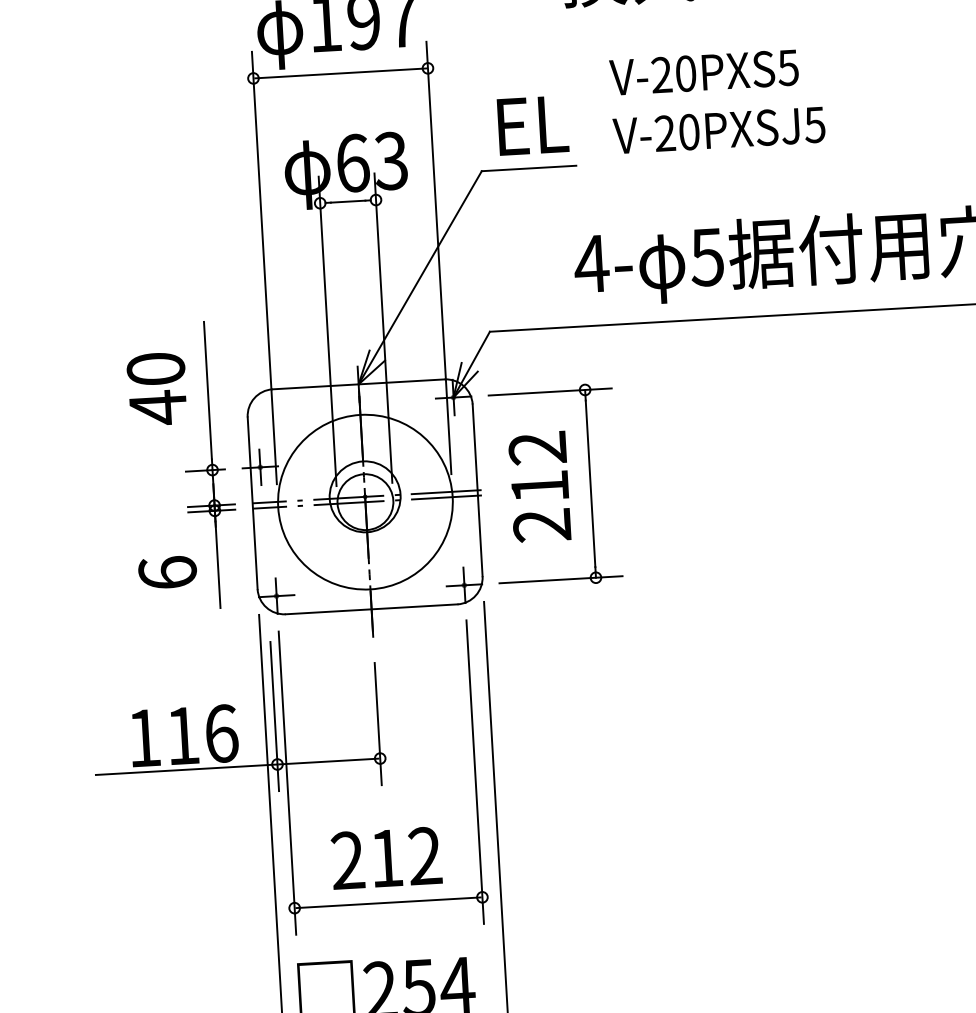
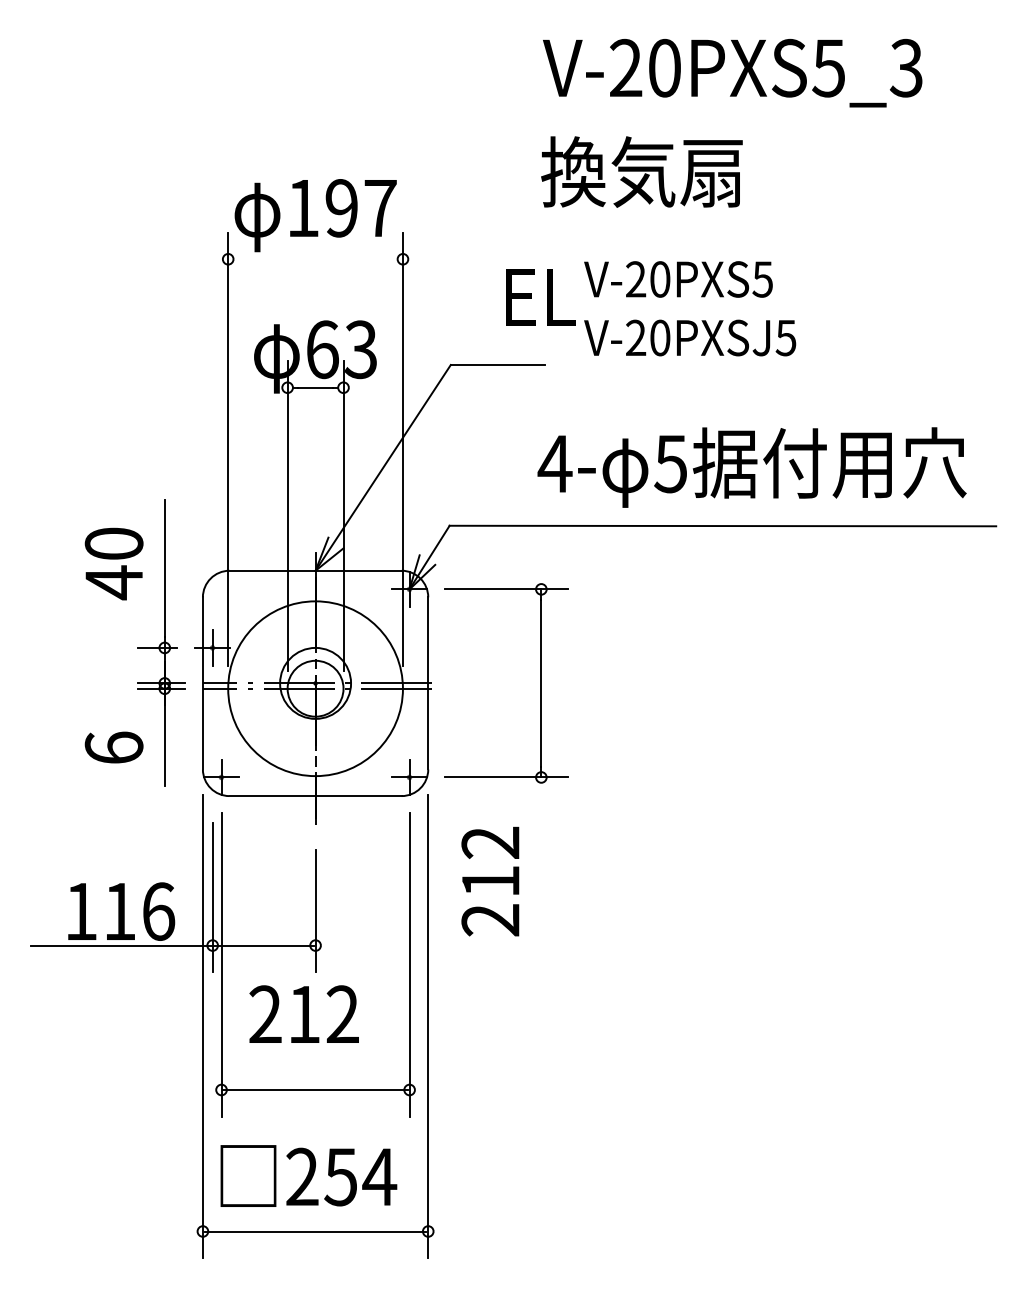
line: (340, 73) -> (315, 259), removed
text: (532, 125) -> (540, 297), moved
text: (539, 486) -> (490, 881), moved
text: (385, 857) -> (303, 1013), moved

